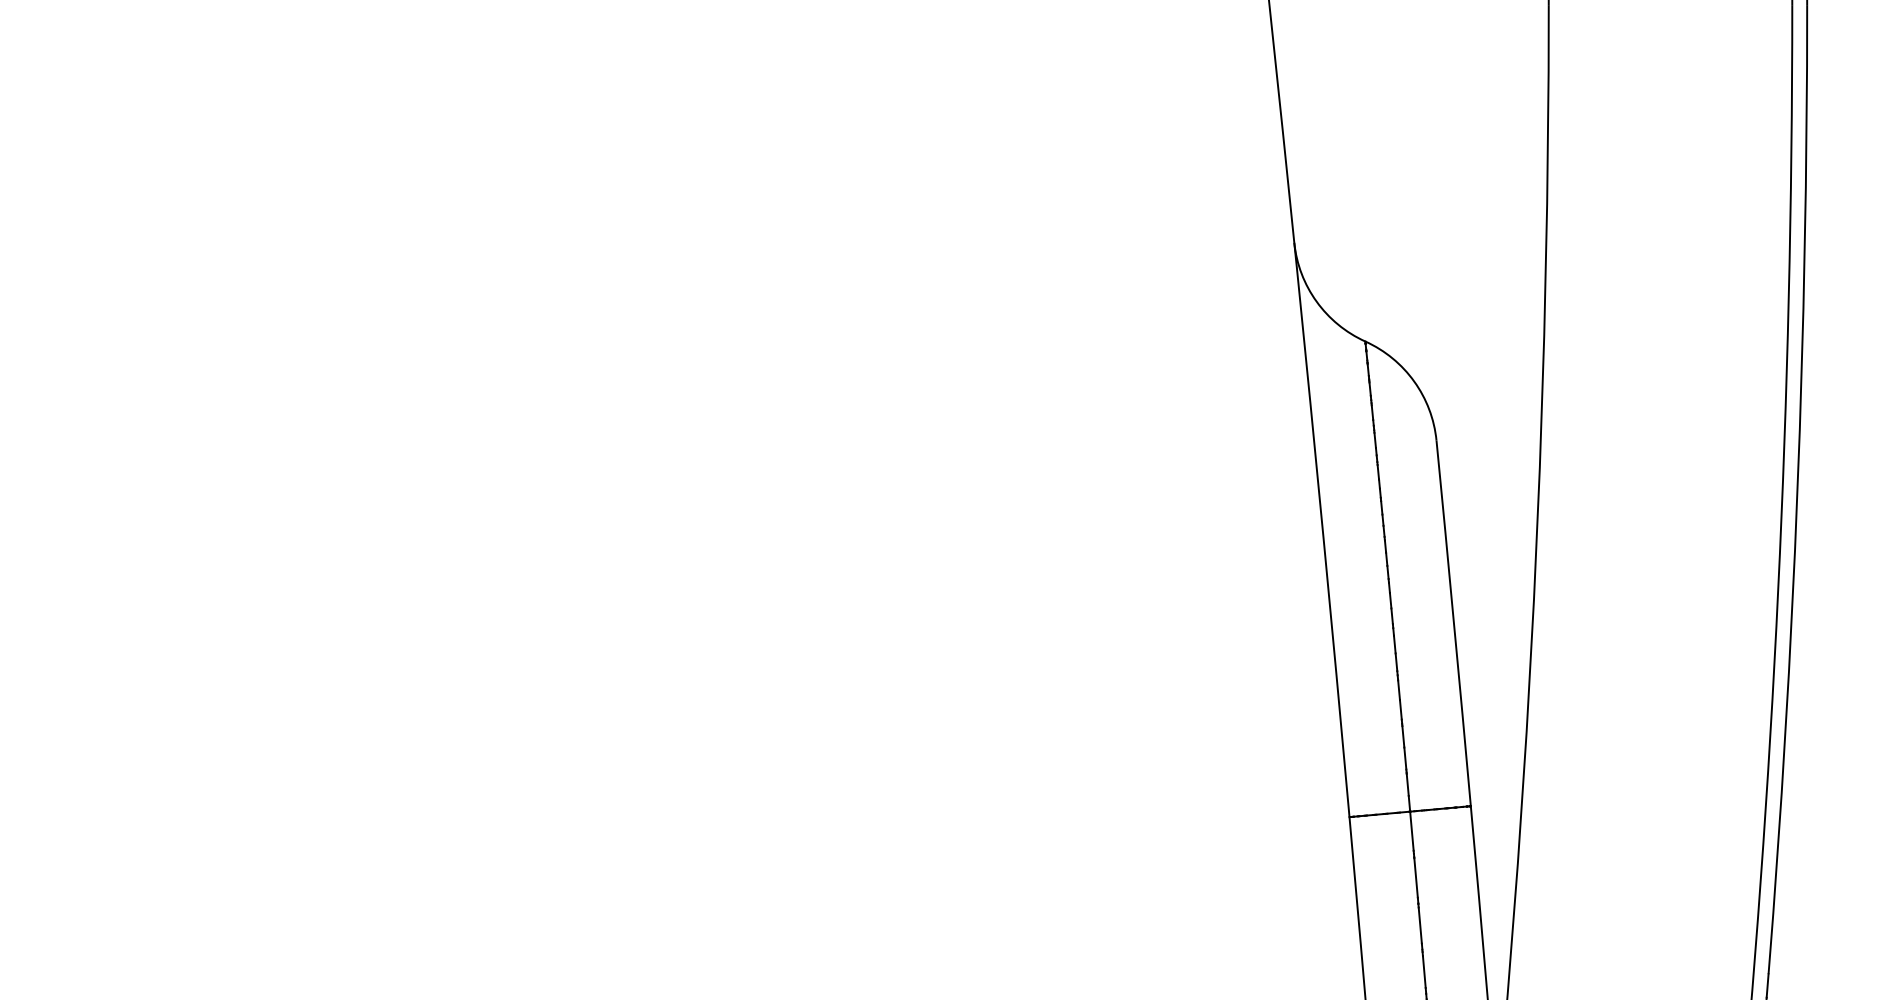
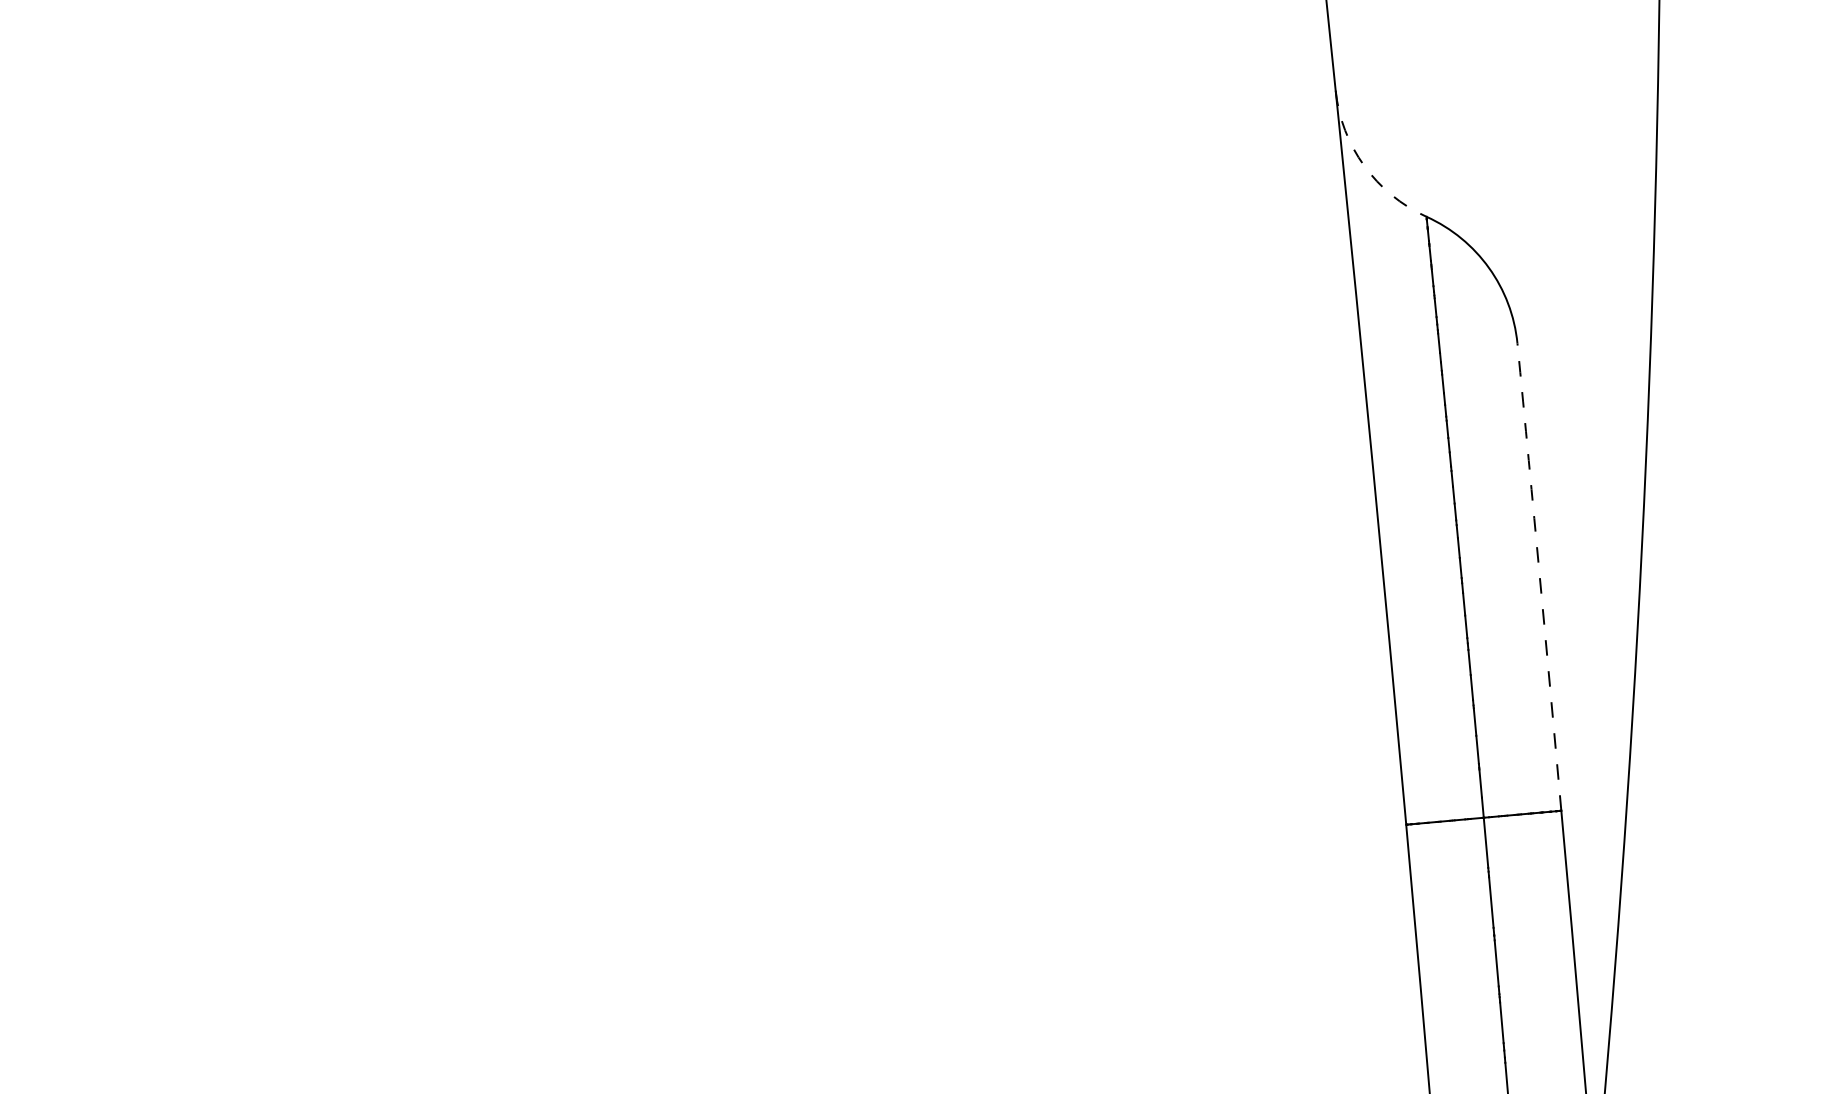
arc: (1316, 301) -> (1364, 165), solid -> dashed
arc: (1454, 623) -> (1540, 577), solid -> dashed

